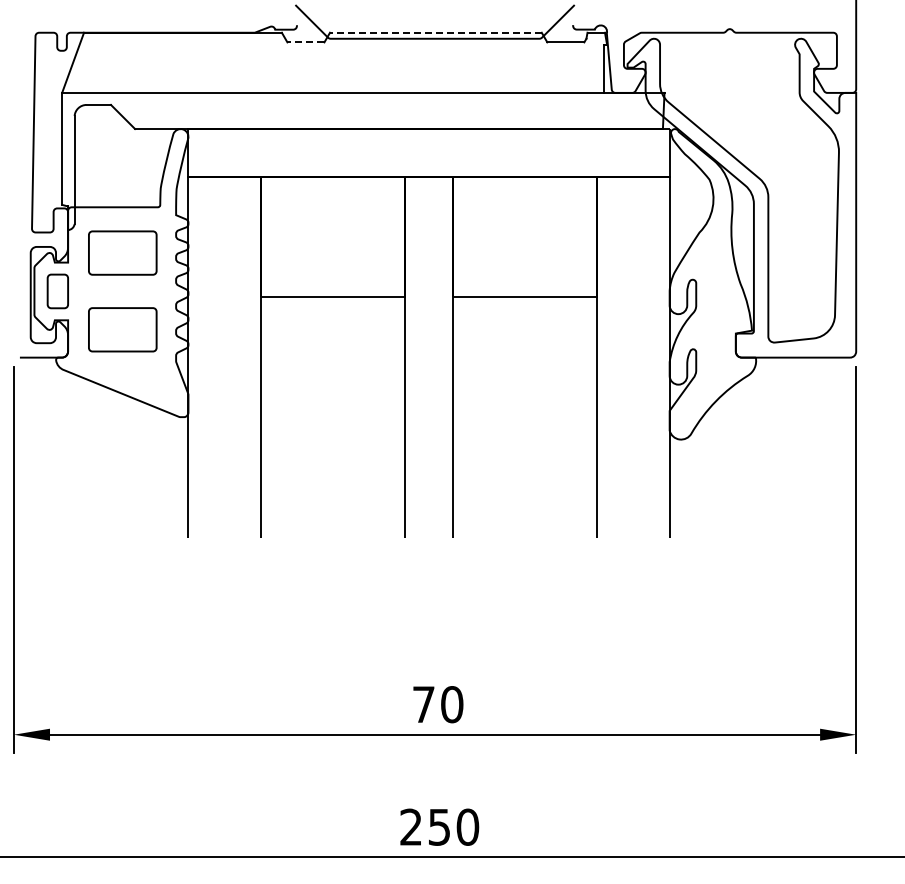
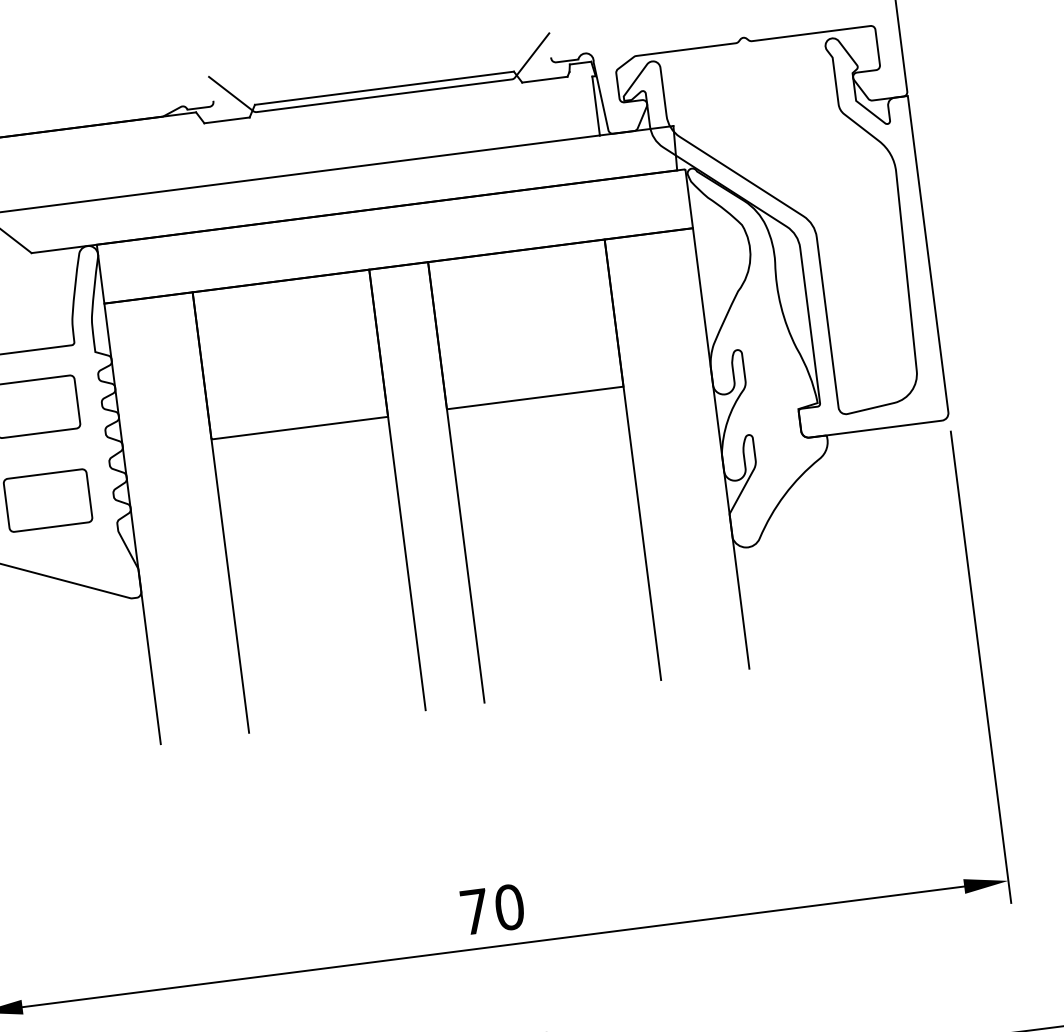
line: (435, 32) -> (383, 88), dashed -> solid
line: (305, 42) -> (226, 120), dashed -> solid

